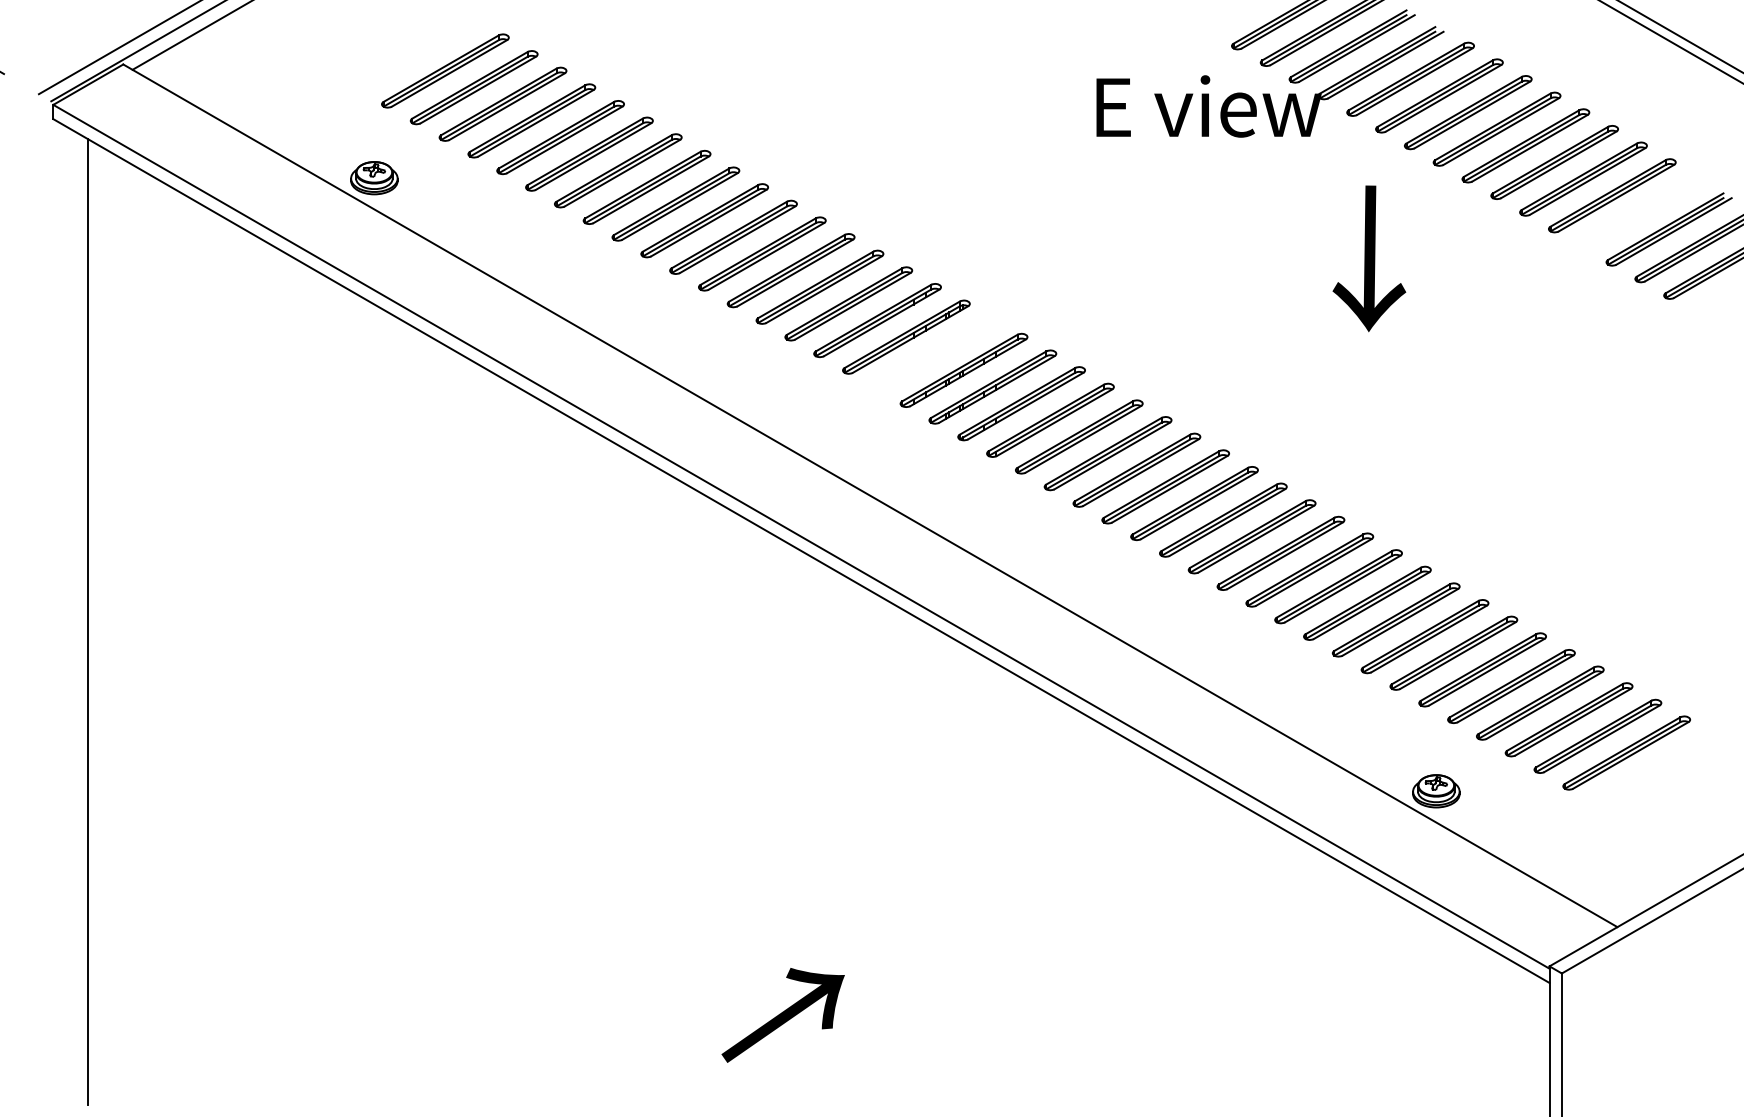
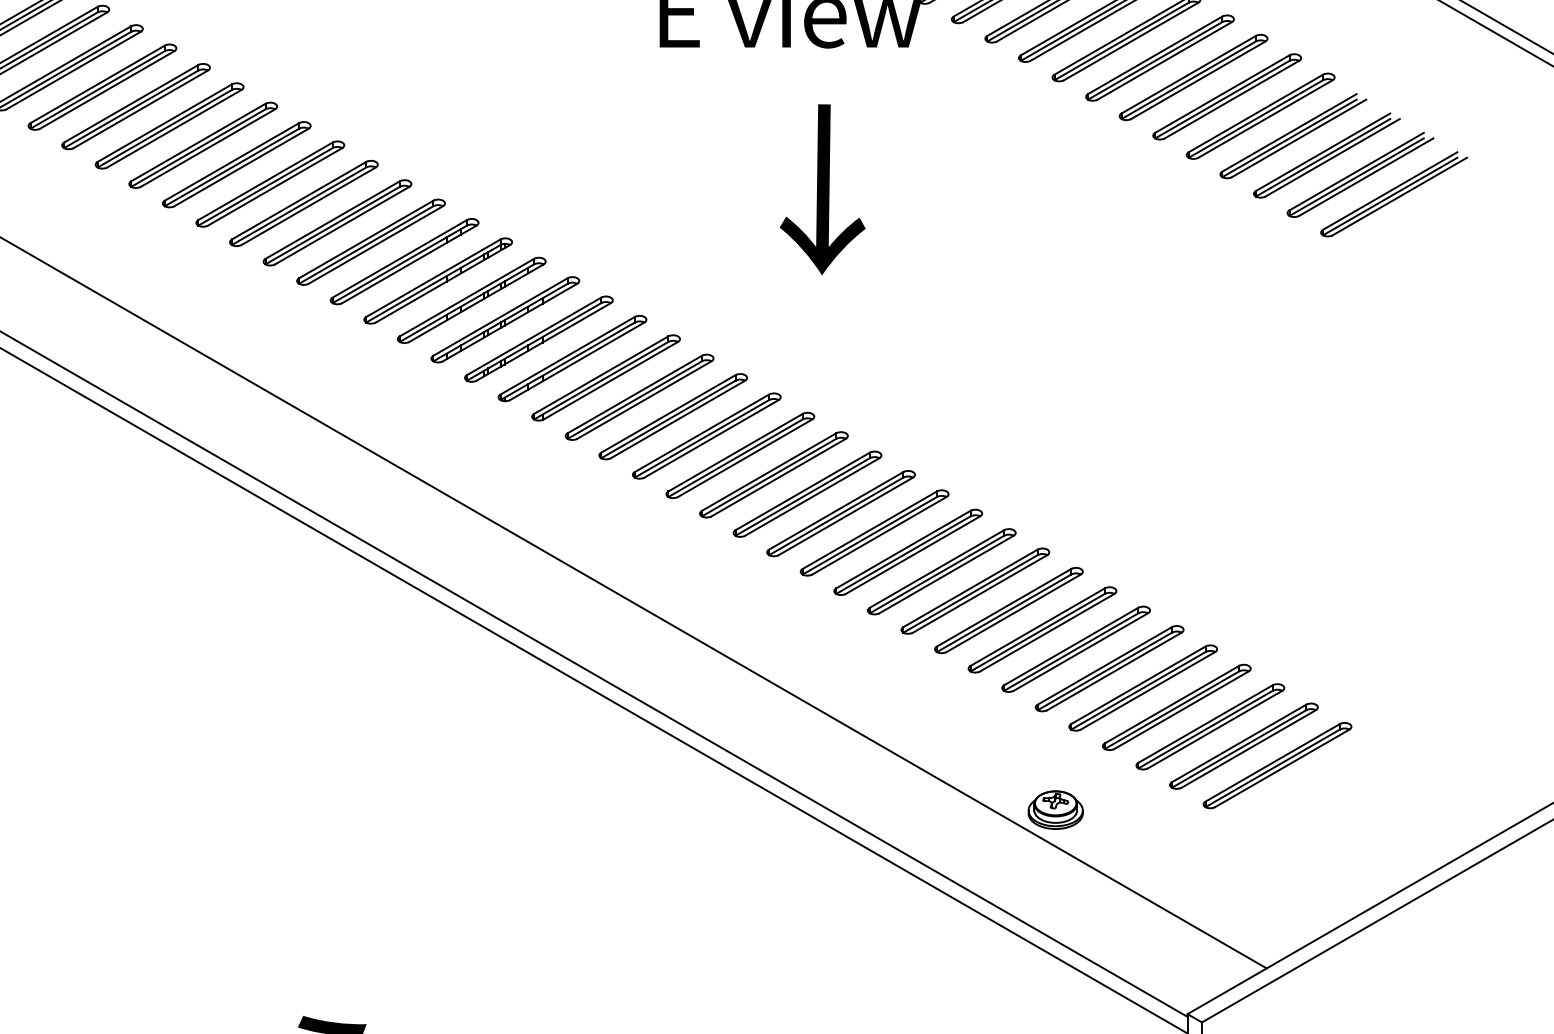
part: (1639, 212) -> (1292, 135), added
text: (1369, 258) -> (822, 189), moved
part: (934, 353) -> (470, 300), added

